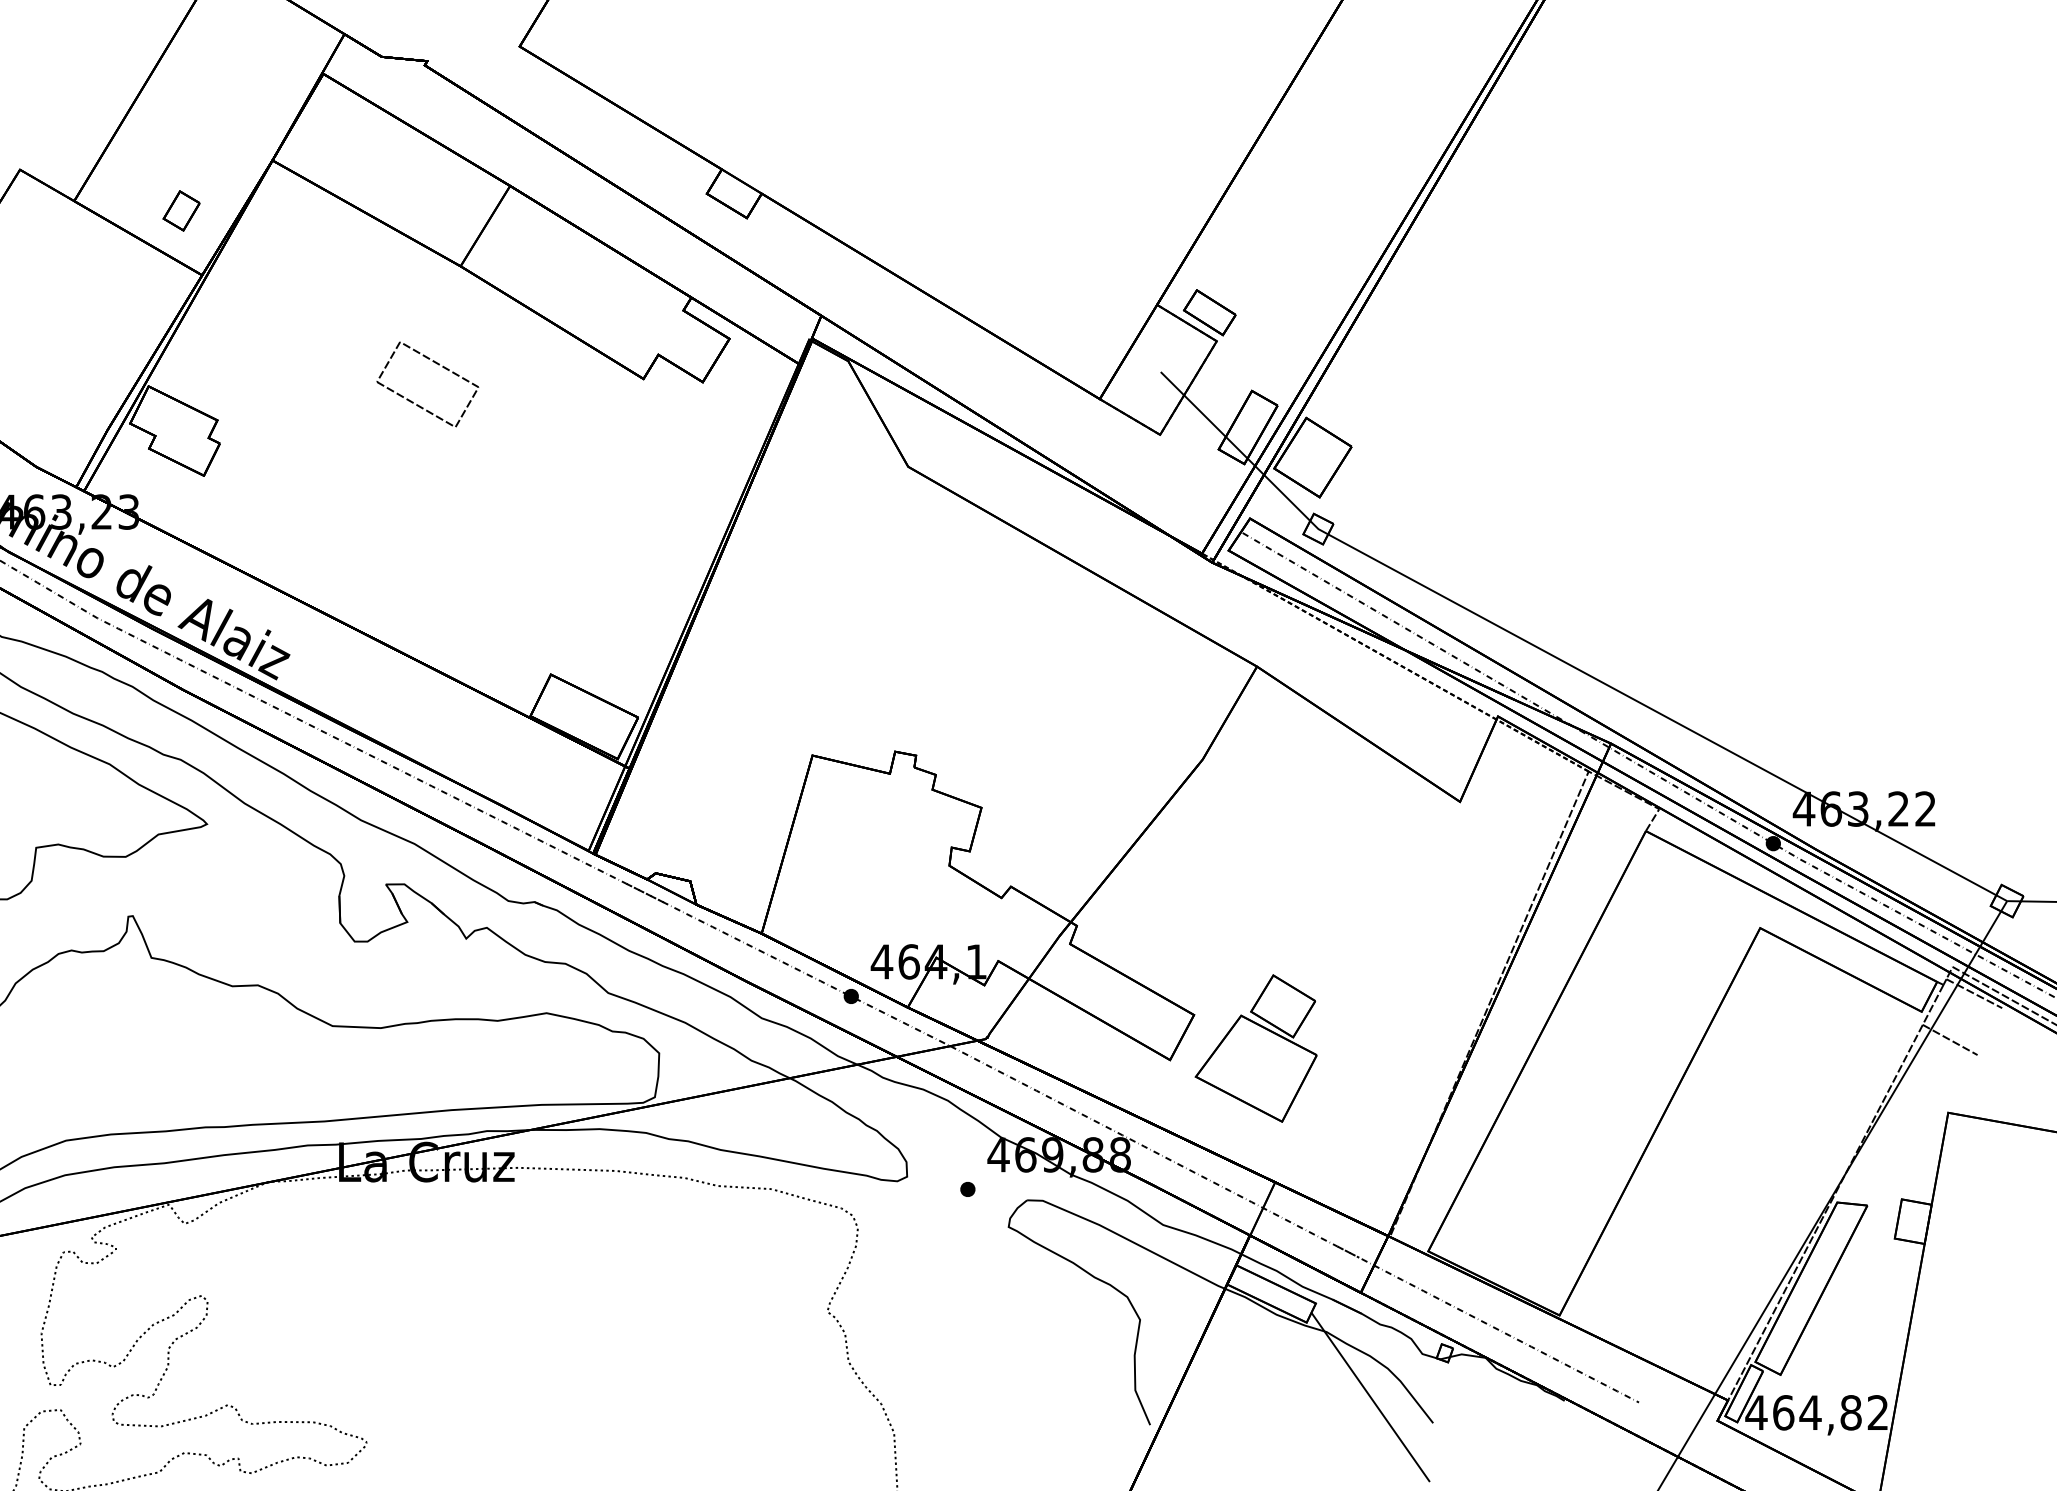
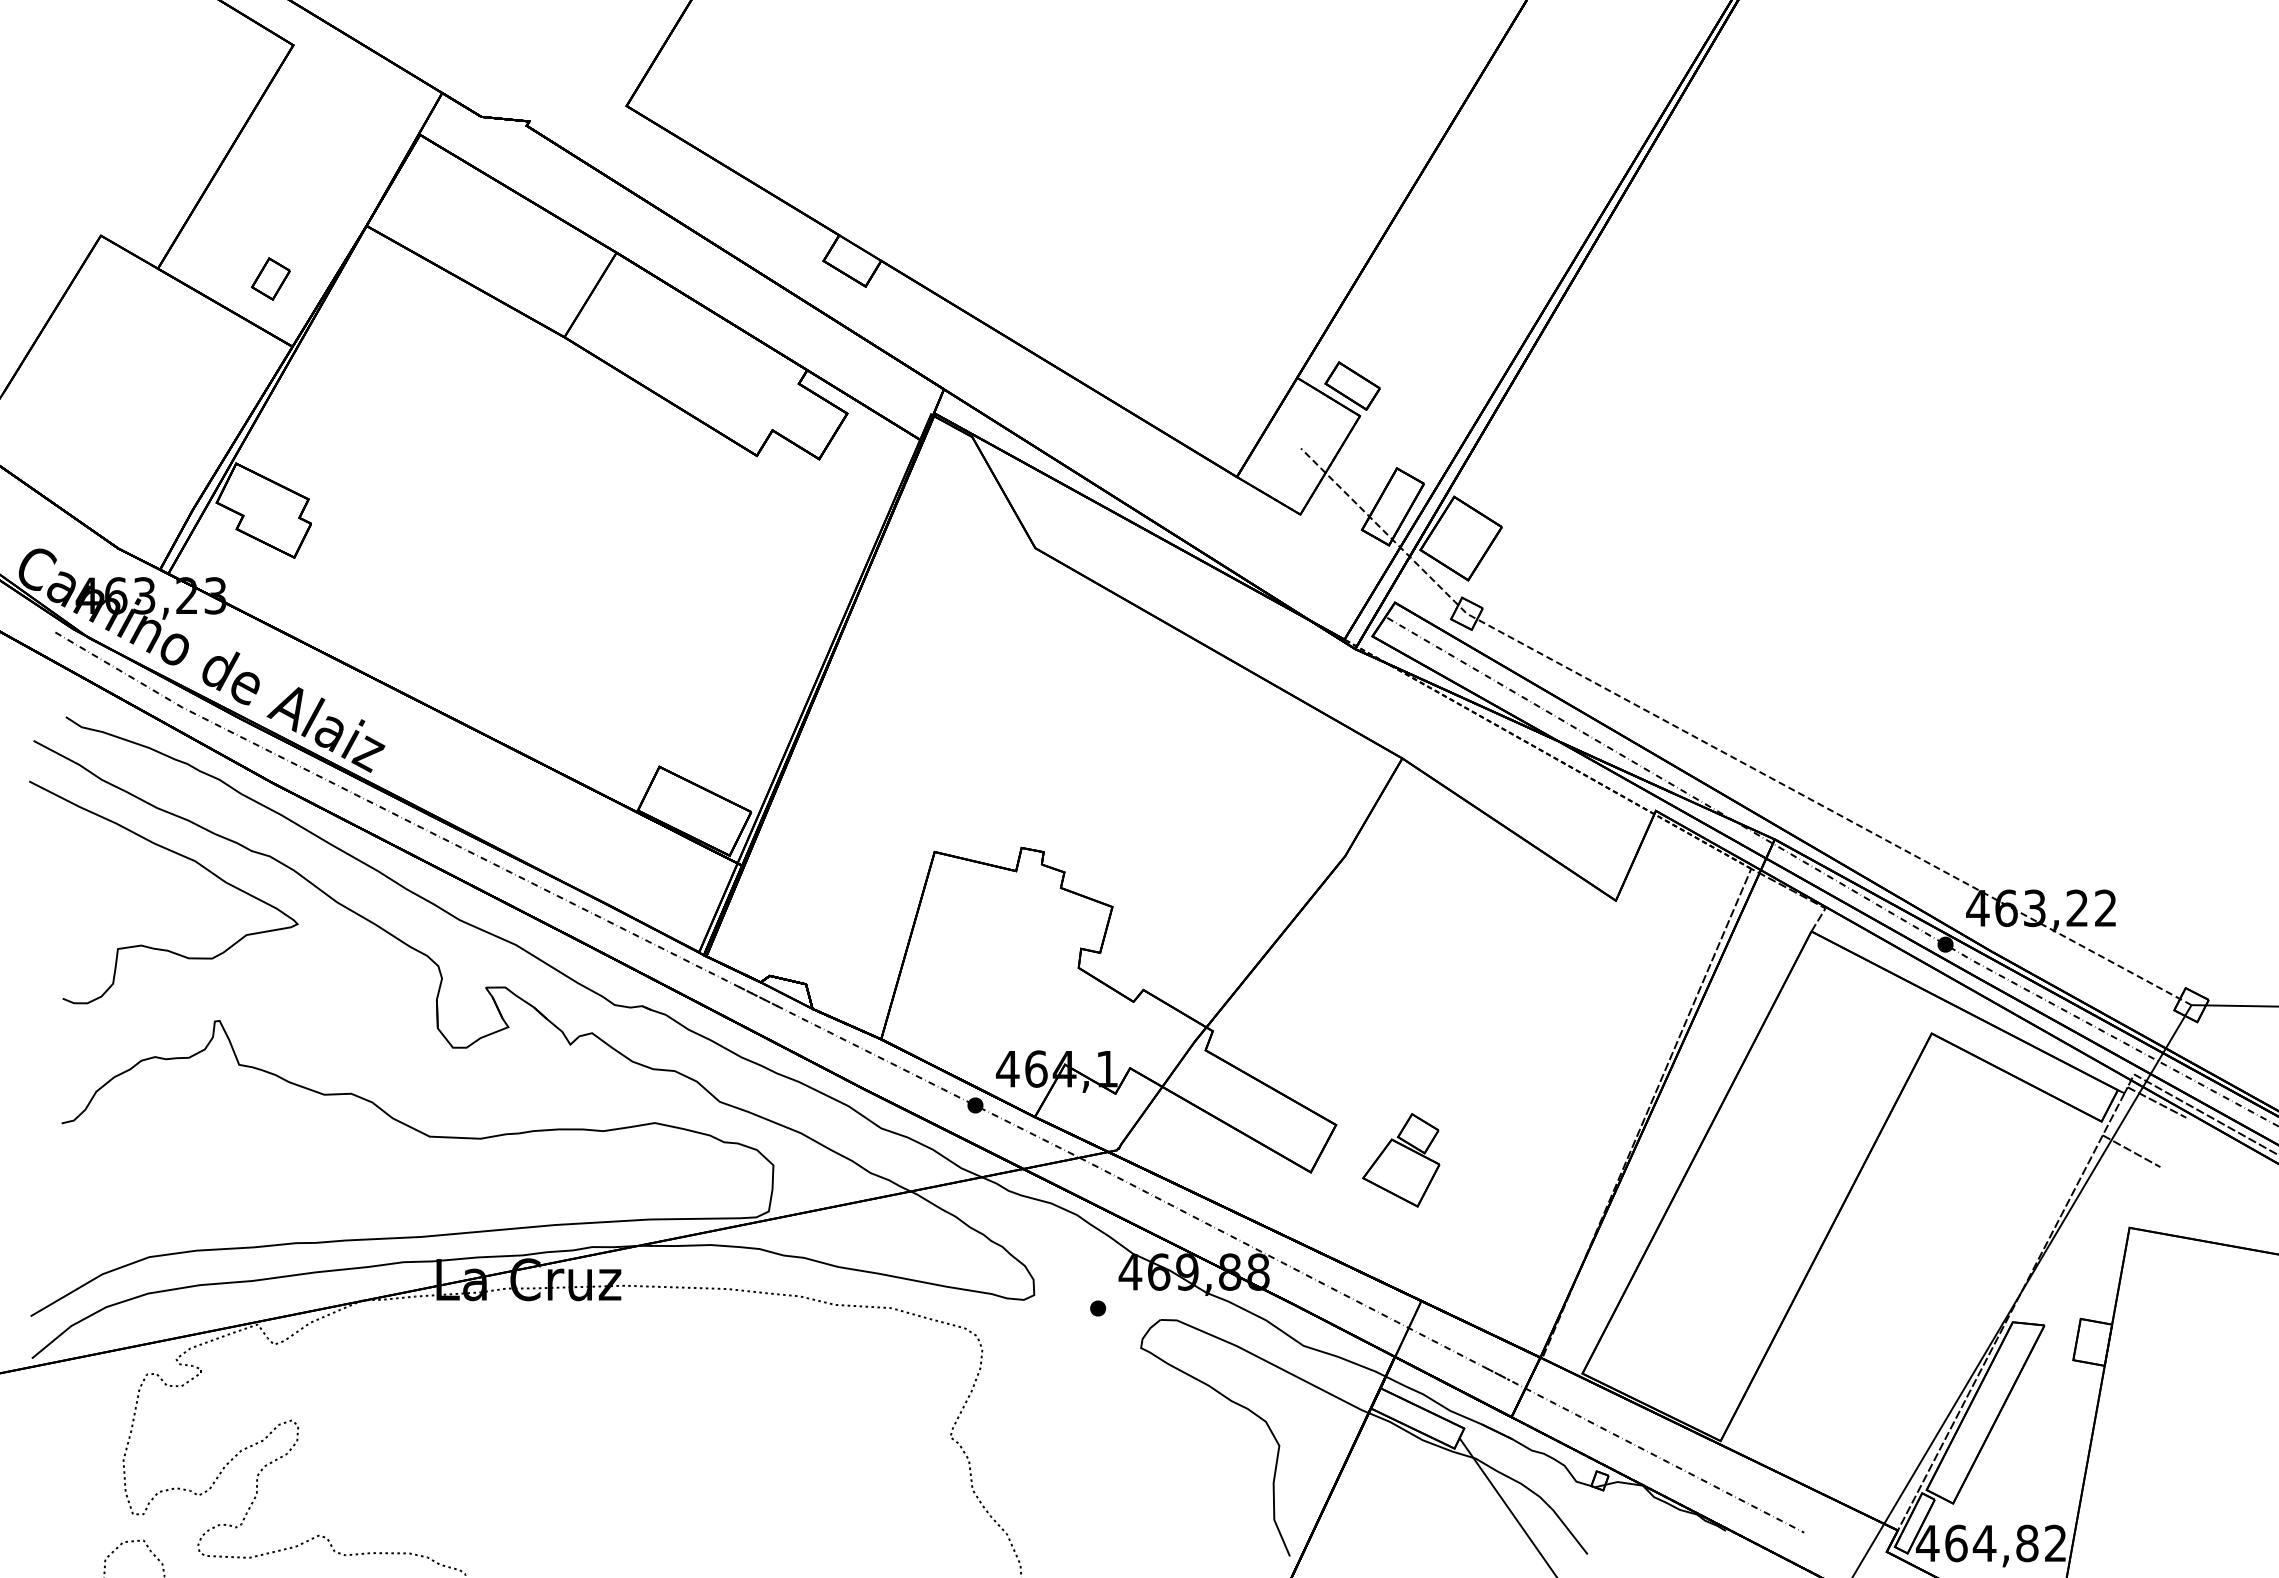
part: (436, 364) -> (539, 440), removed
line: (1564, 661) -> (1725, 753), solid -> dashed
part: (1255, 1048) -> (1400, 1160), size x0.6

